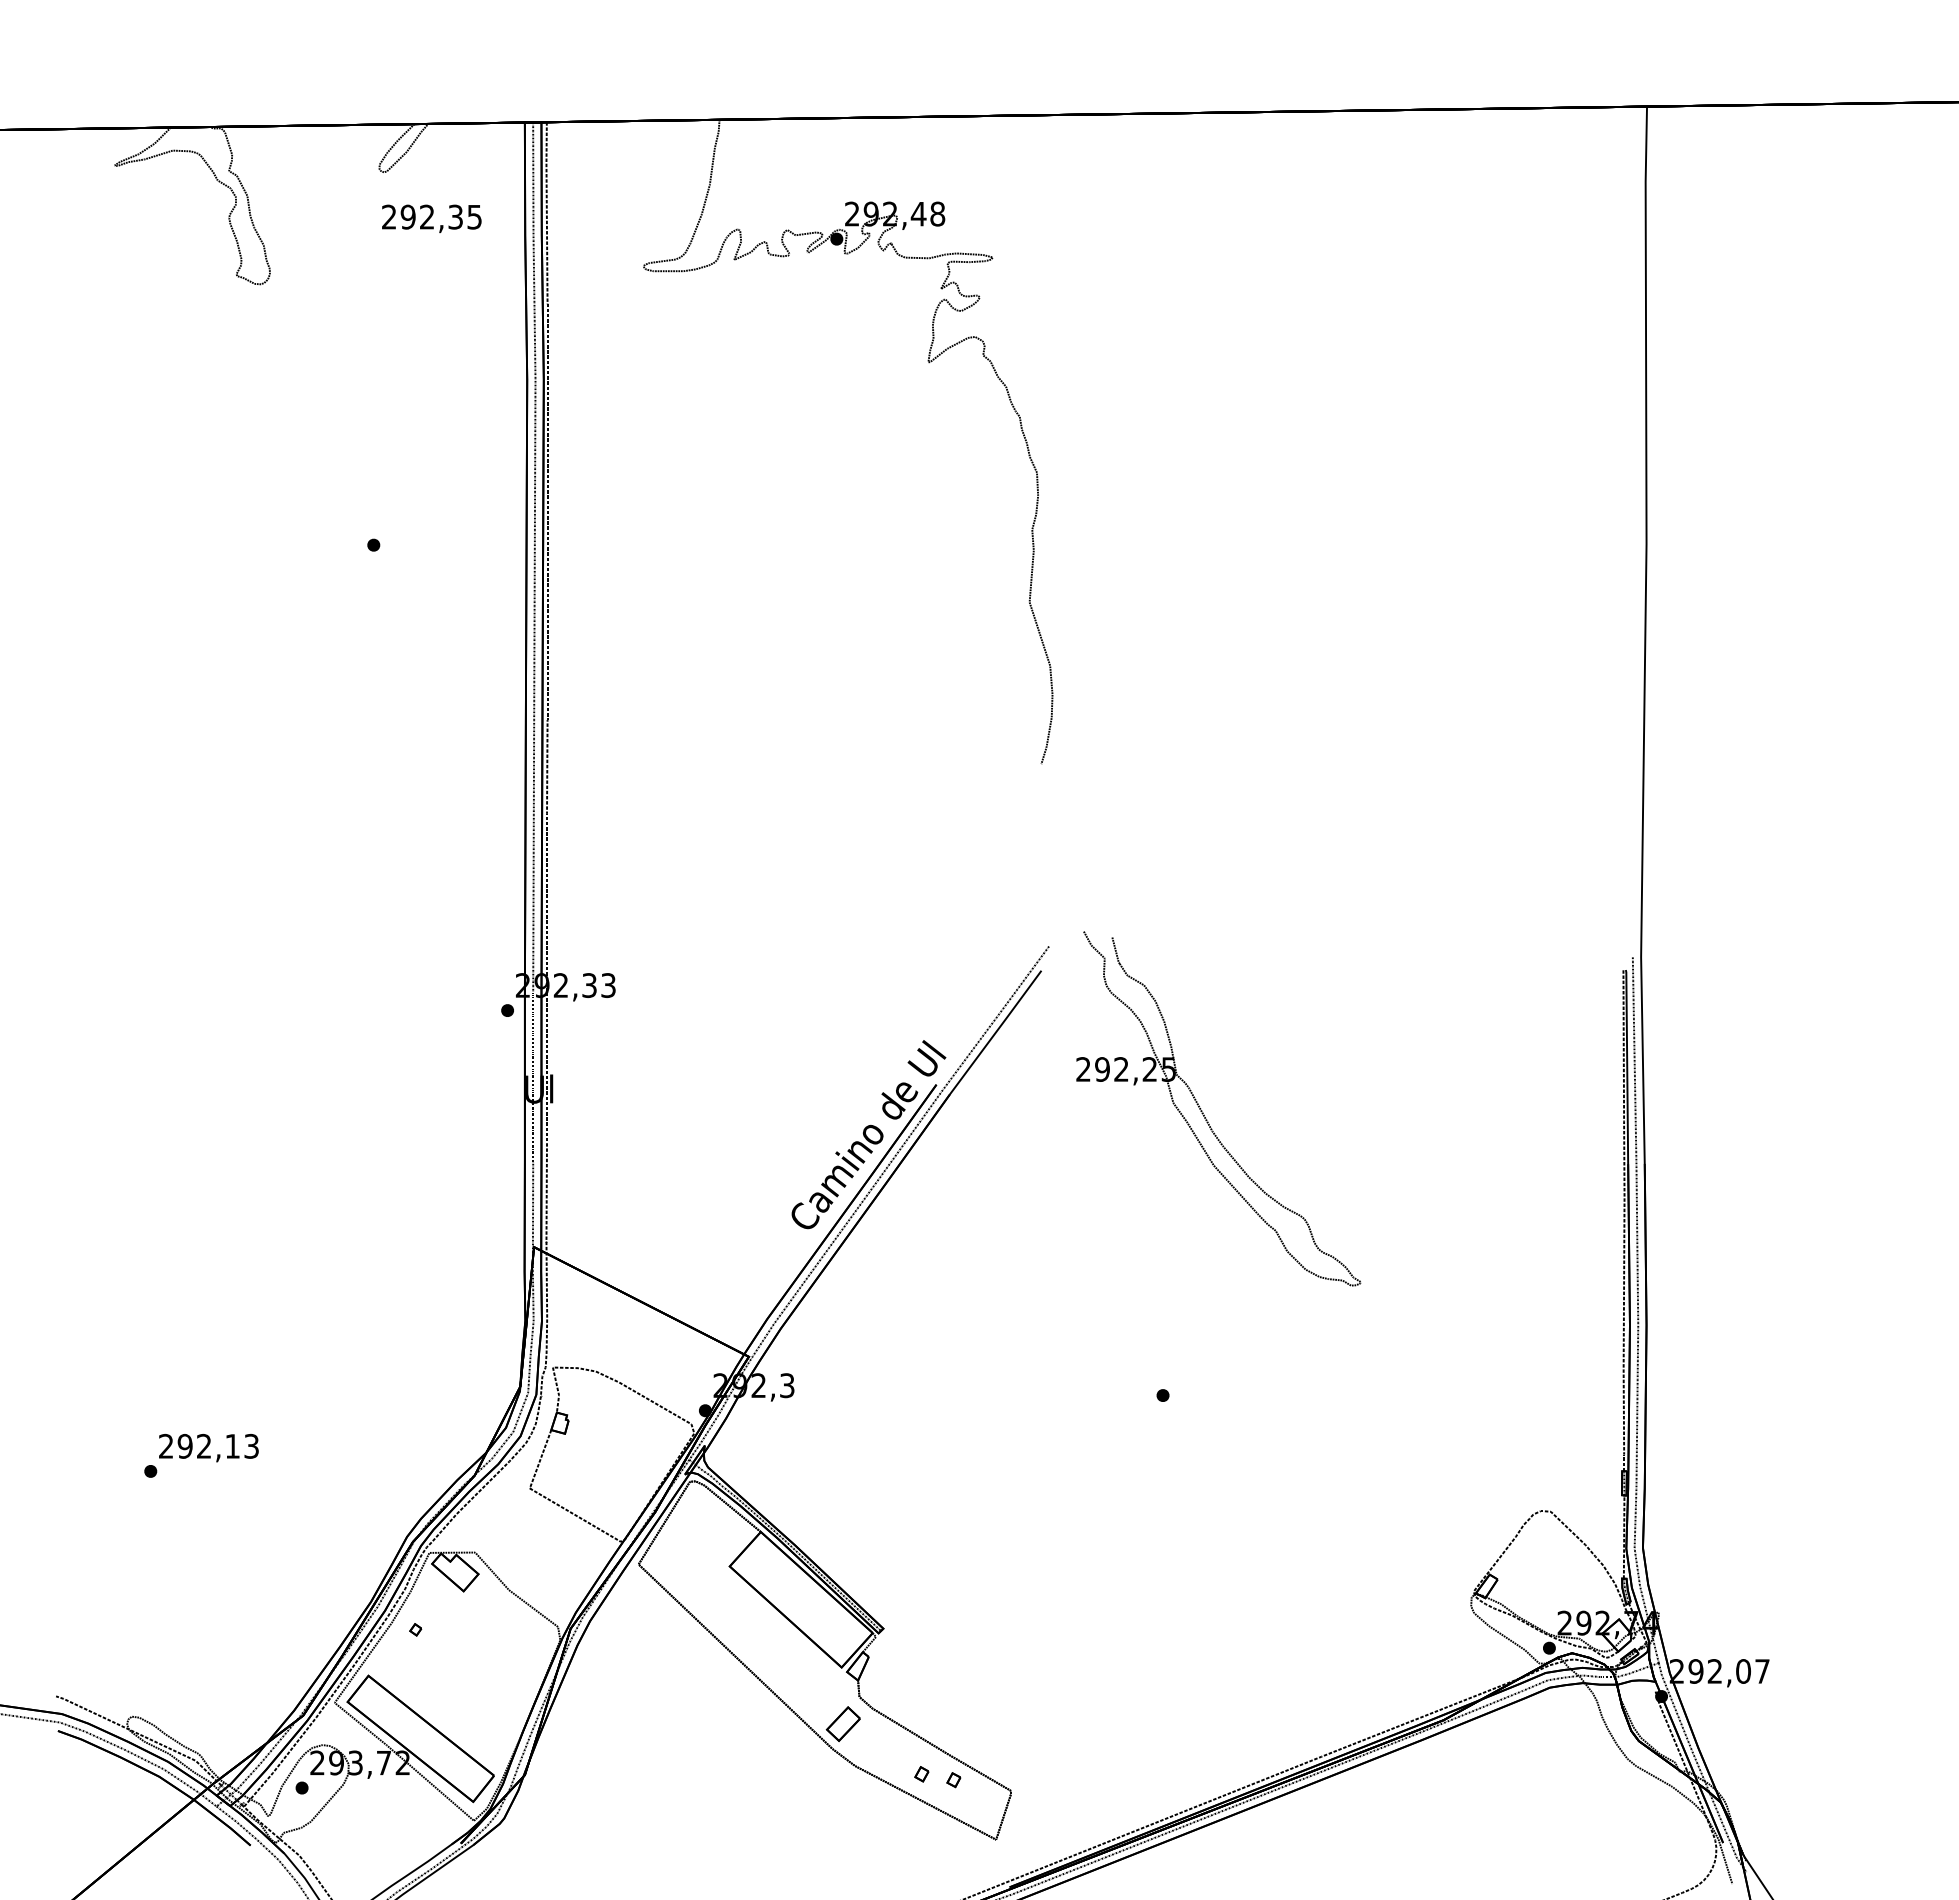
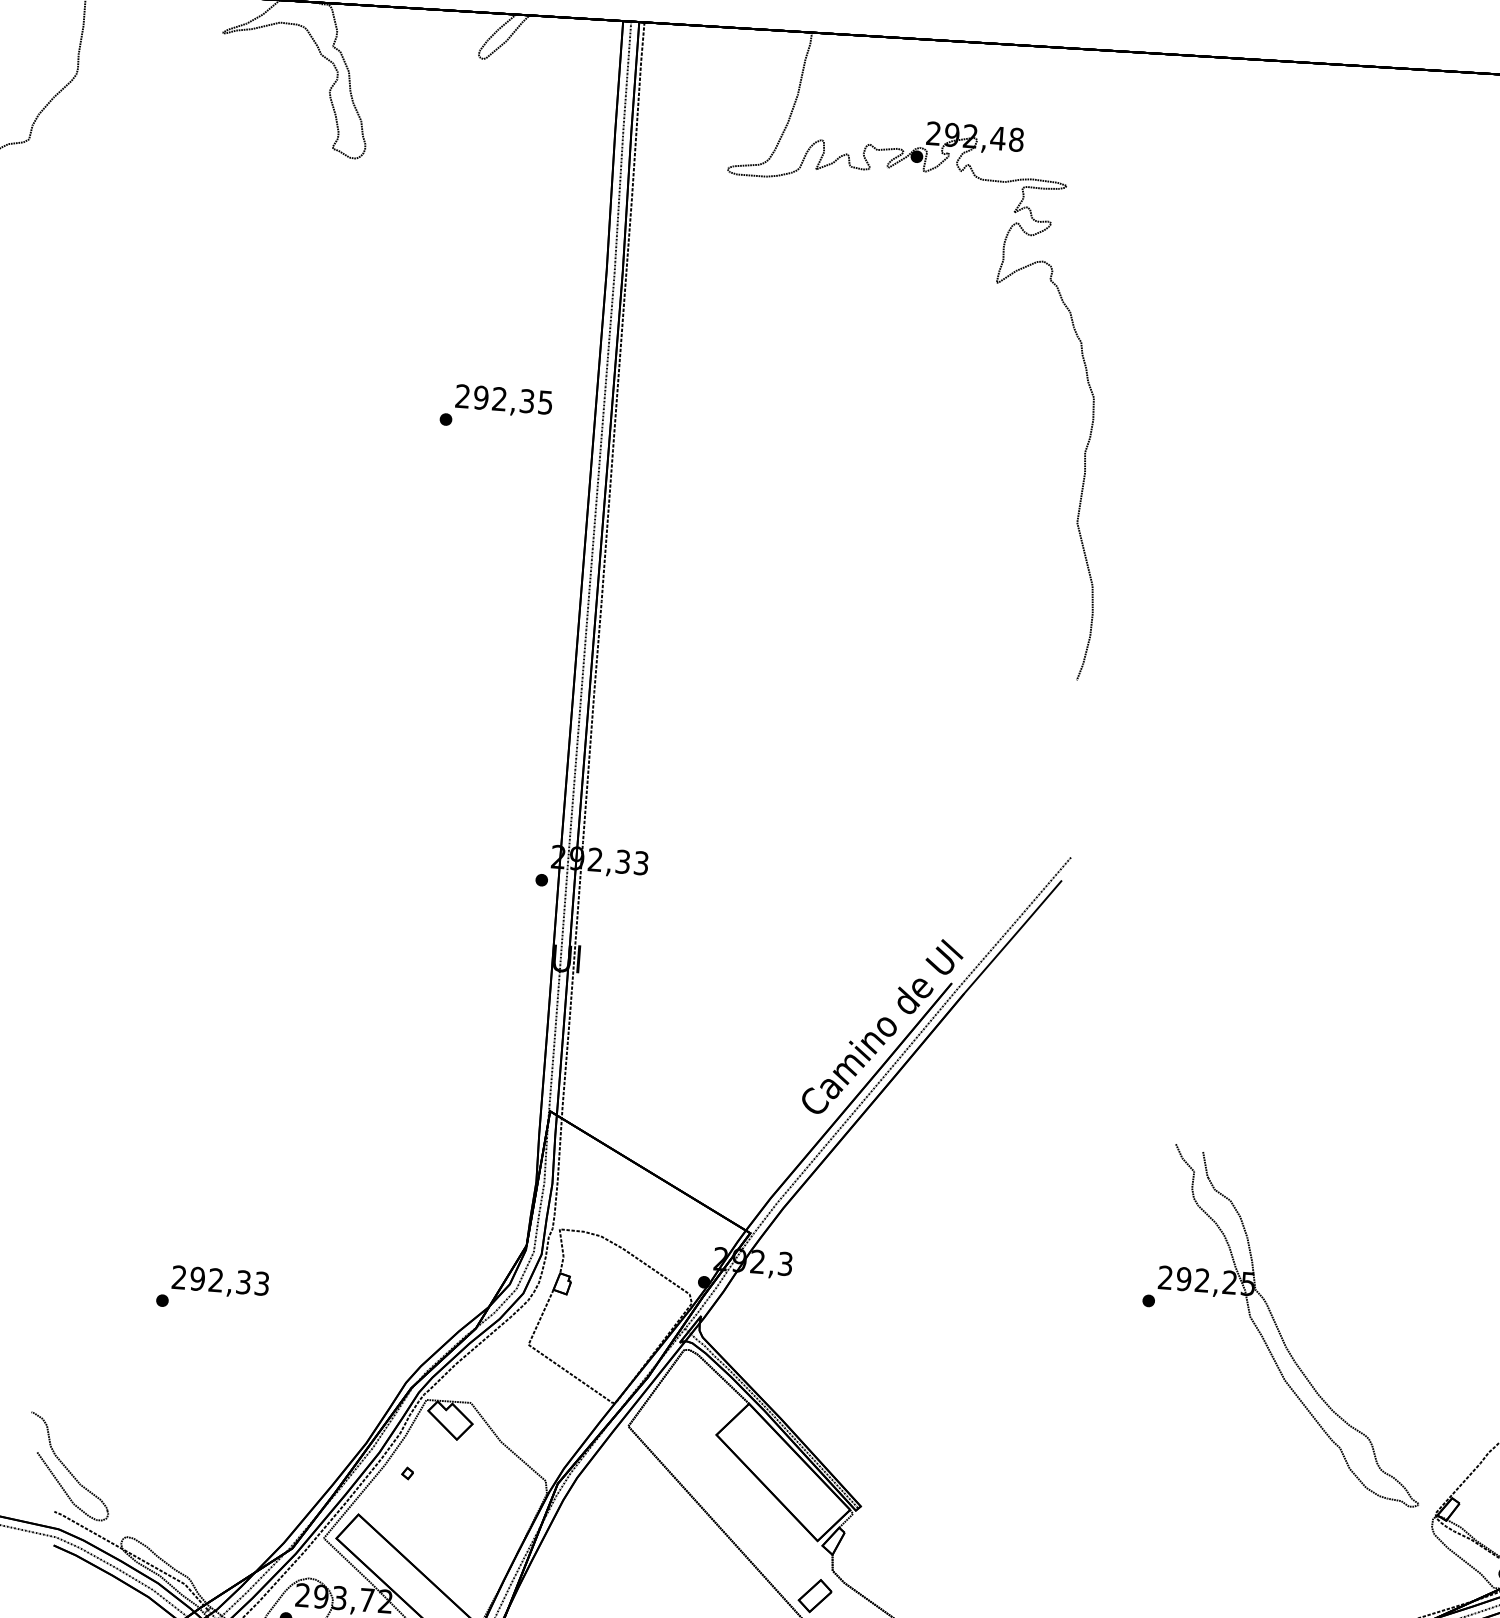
text: (431, 218) -> (503, 400), moved
part: (1204, 1114) -> (1279, 1330), moved
text: (232, 1445) -> (243, 1281), 292,13 -> 292,33
part: (68, 1648) -> (69, 1466), added

